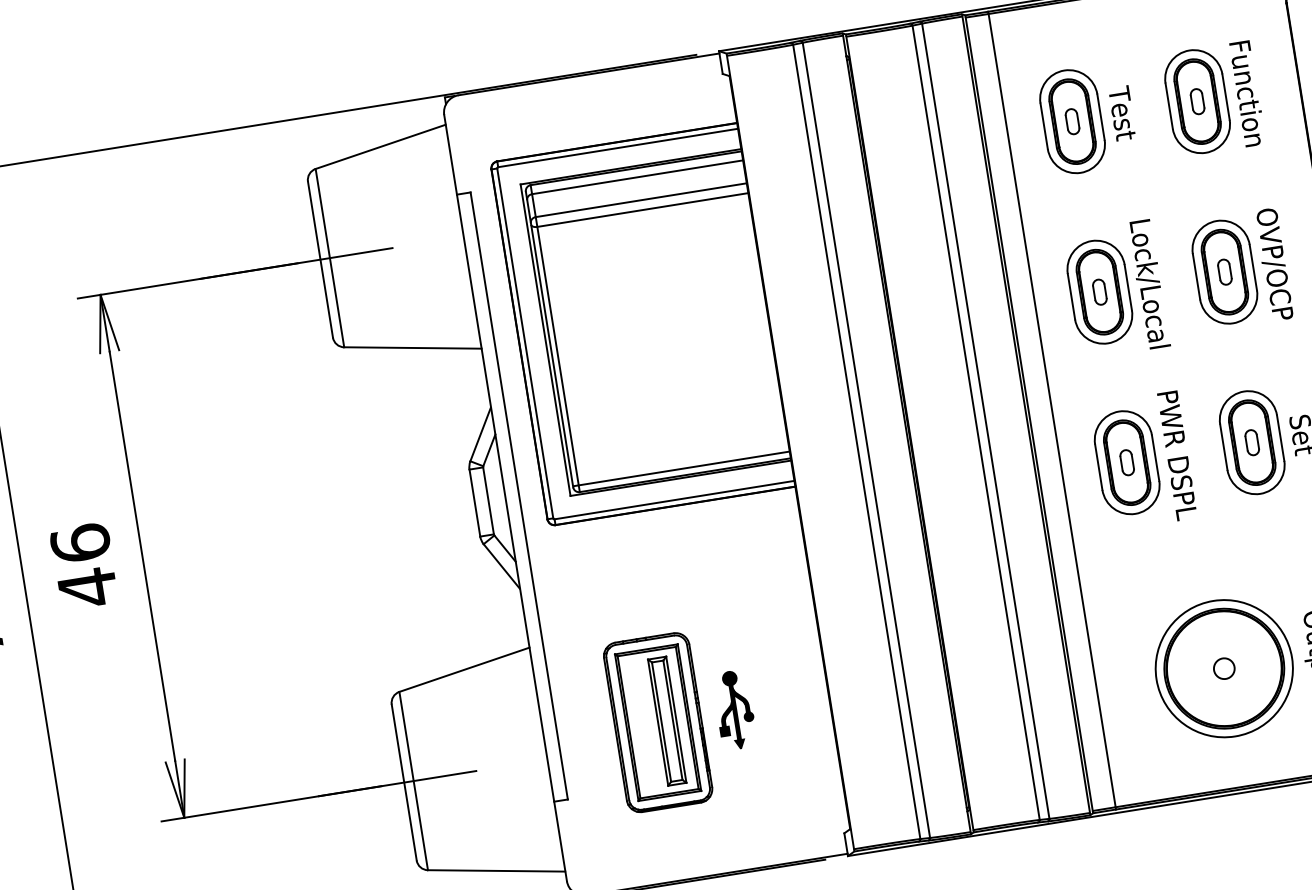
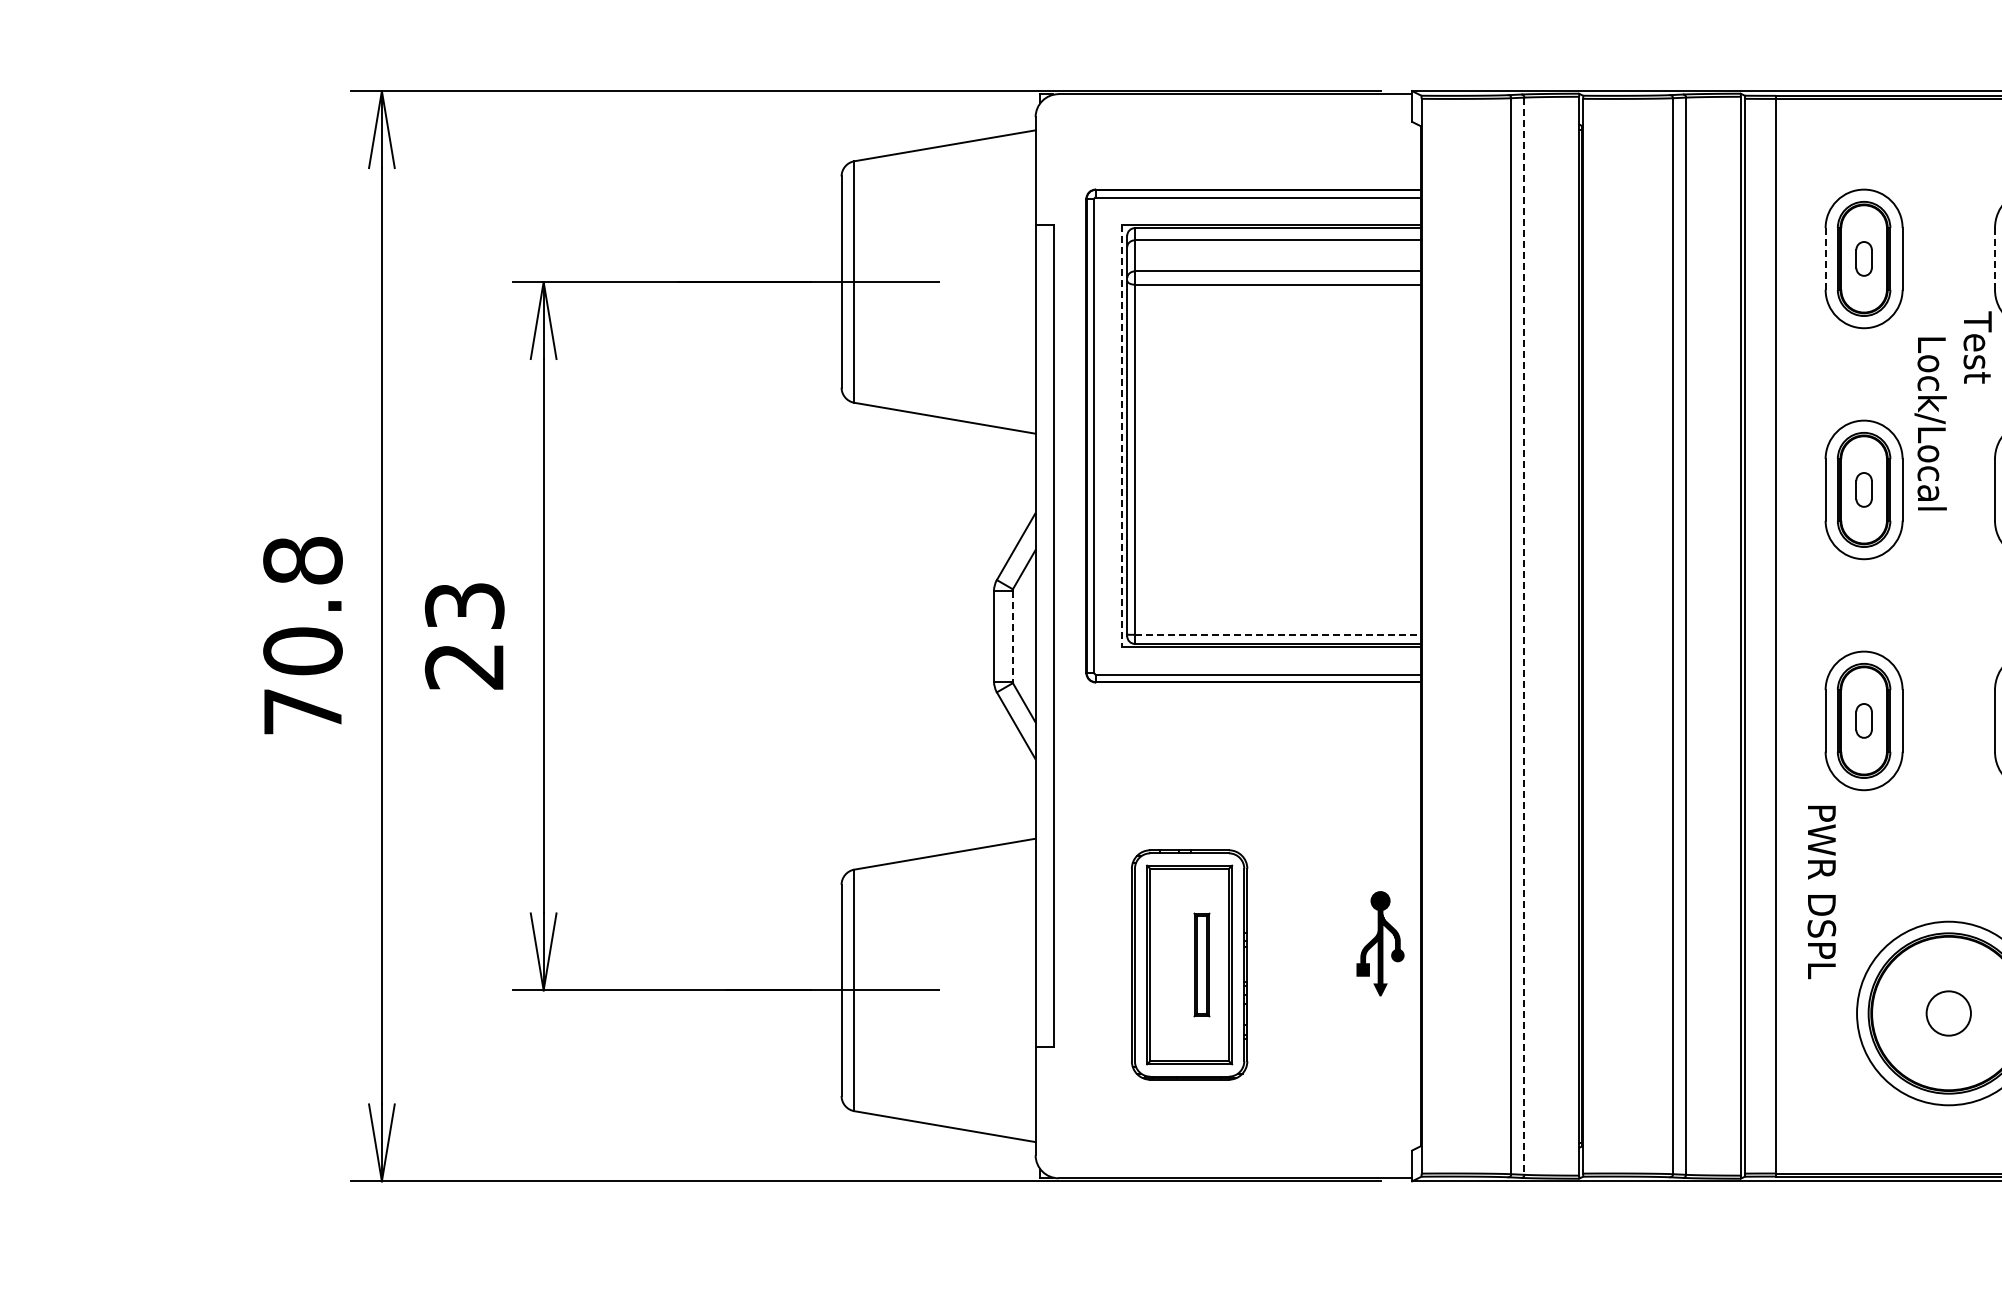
line: (1169, 105) -> (1995, 258), solid -> dashed
text: (1122, 113) -> (1977, 347), moved
line: (1044, 125) -> (1825, 258), solid -> dashed
text: (1148, 284) -> (1930, 423), moved
line: (545, 340) -> (1121, 436), solid -> dashed
line: (866, 440) -> (1524, 636), solid -> dashed
text: (1177, 455) -> (1821, 892), moved
line: (683, 468) -> (1277, 634), solid -> dashed
line: (488, 501) -> (1012, 636), solid -> dashed
text: (84, 565) -> (464, 636), 46 -> 23
circle: (1224, 668) -> (1948, 1013), size x1.6
part: (734, 710) -> (1380, 943), moved
part: (666, 720) -> (1201, 964), size x0.6

